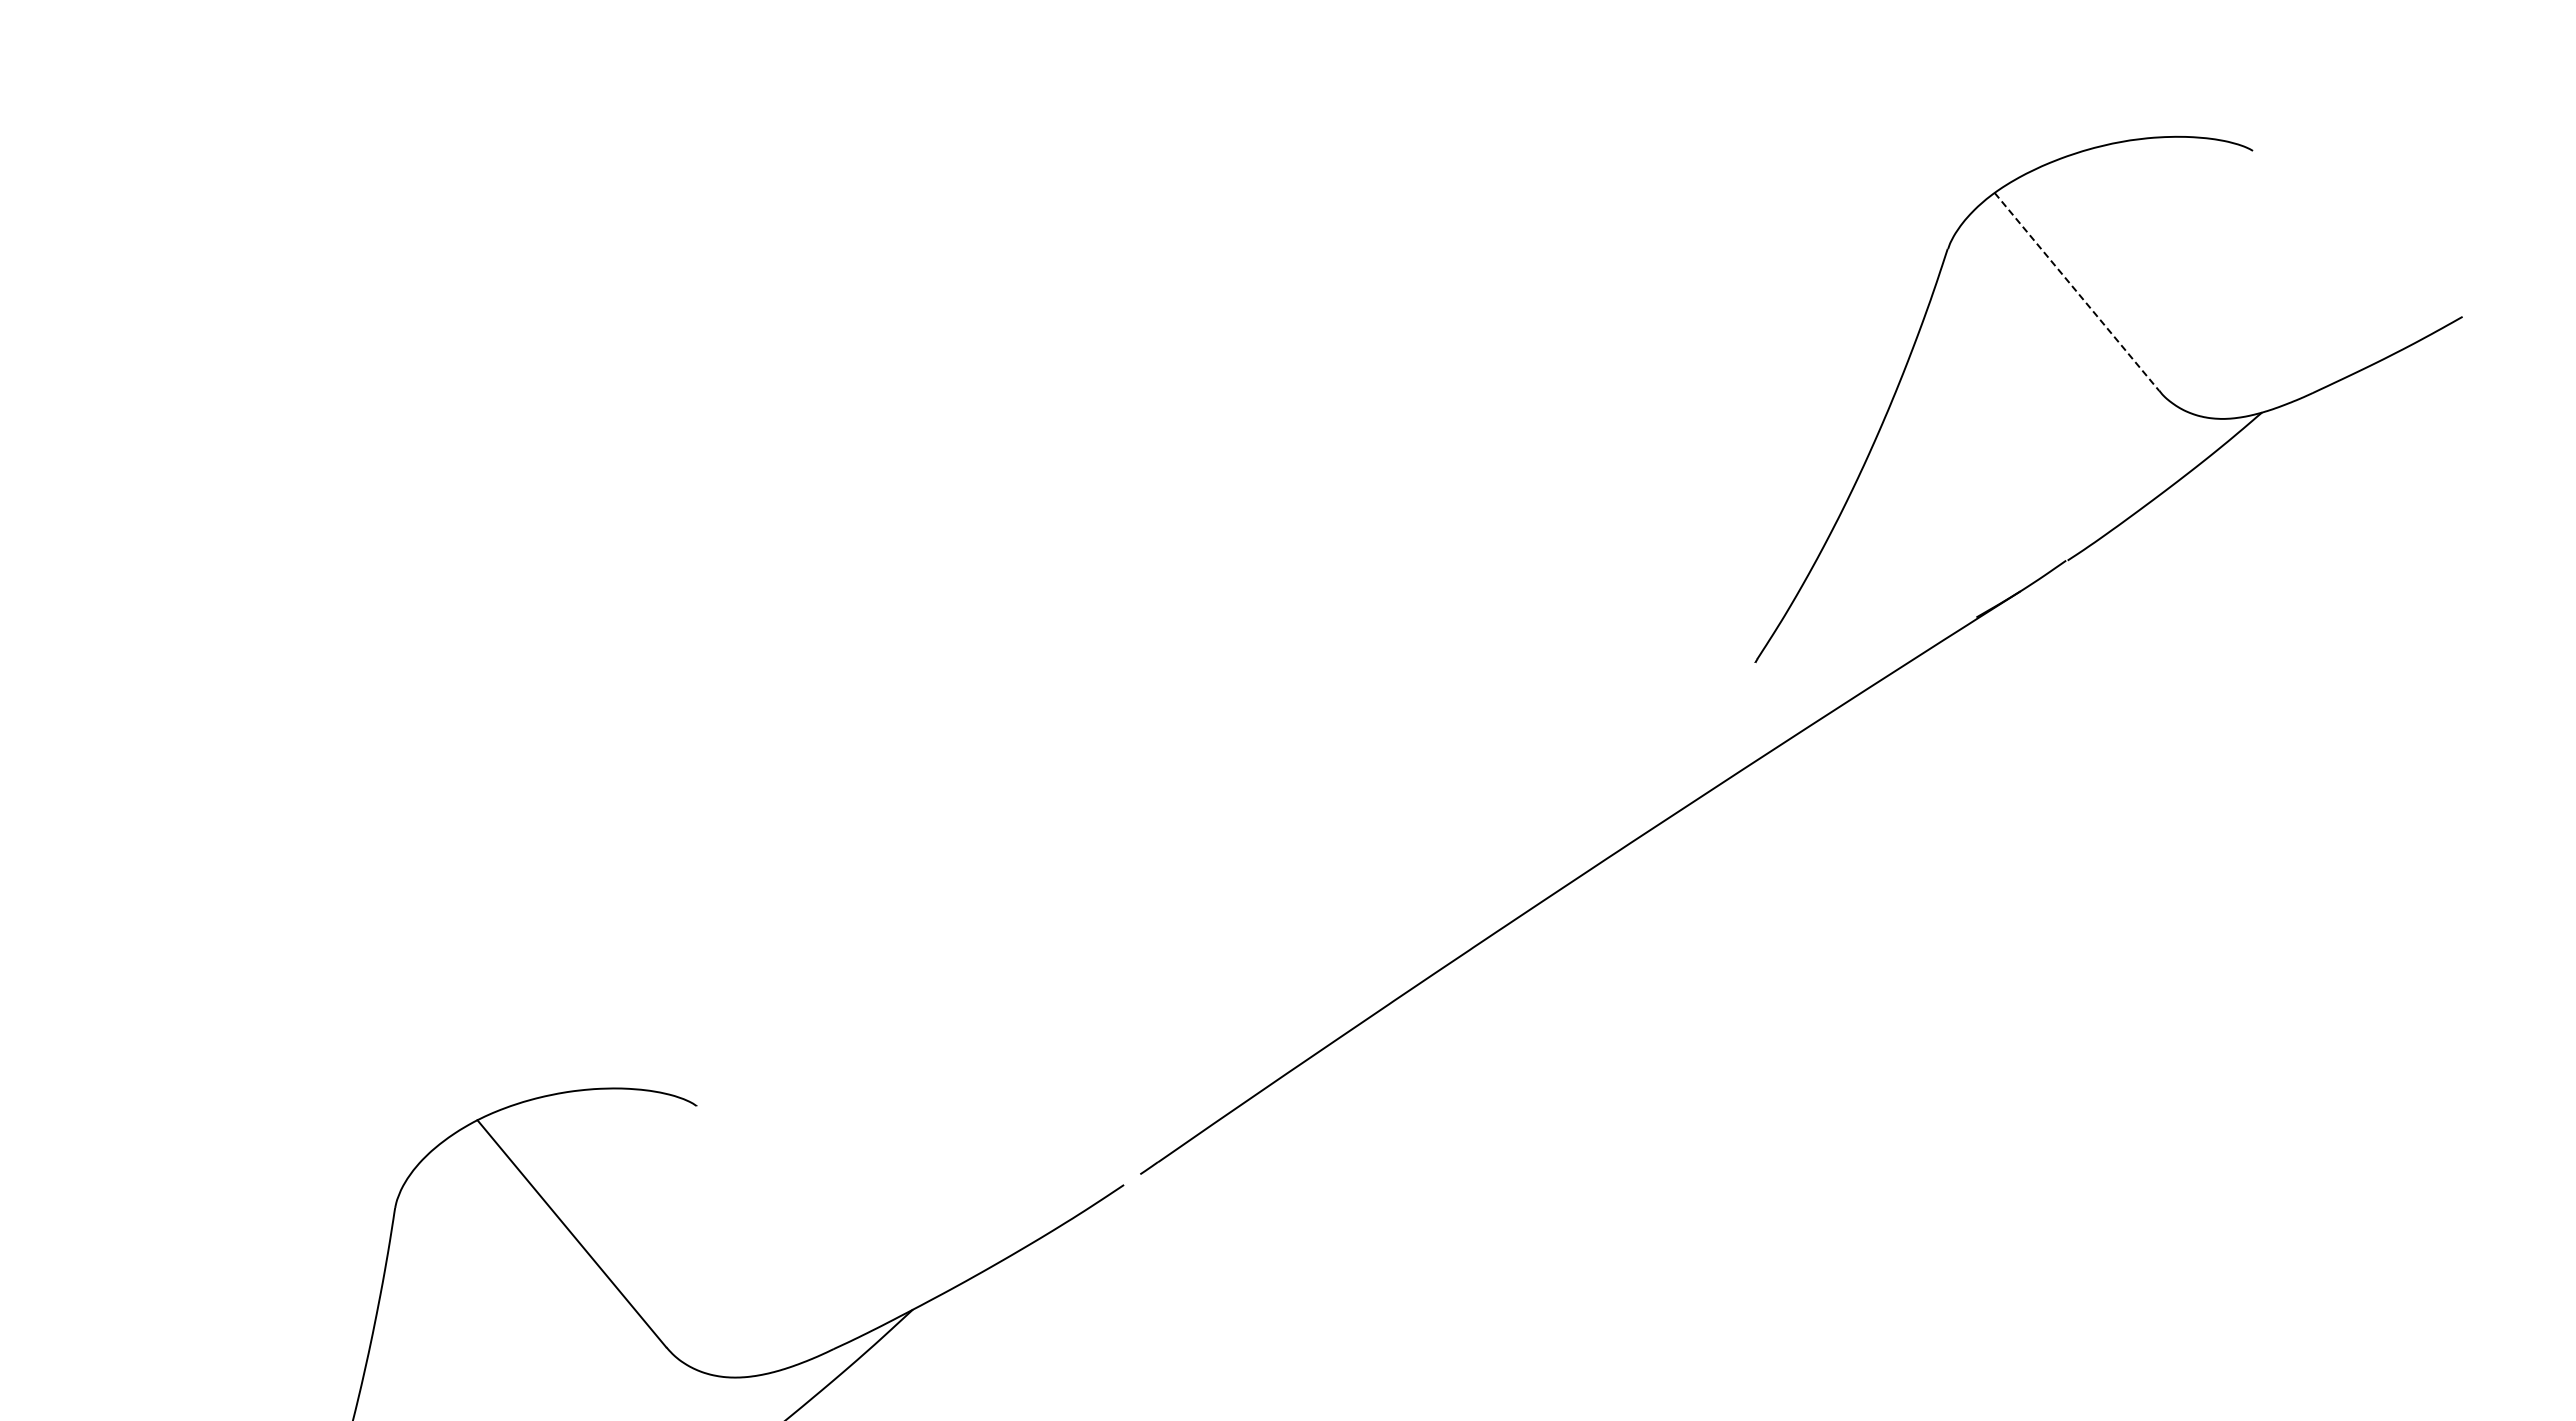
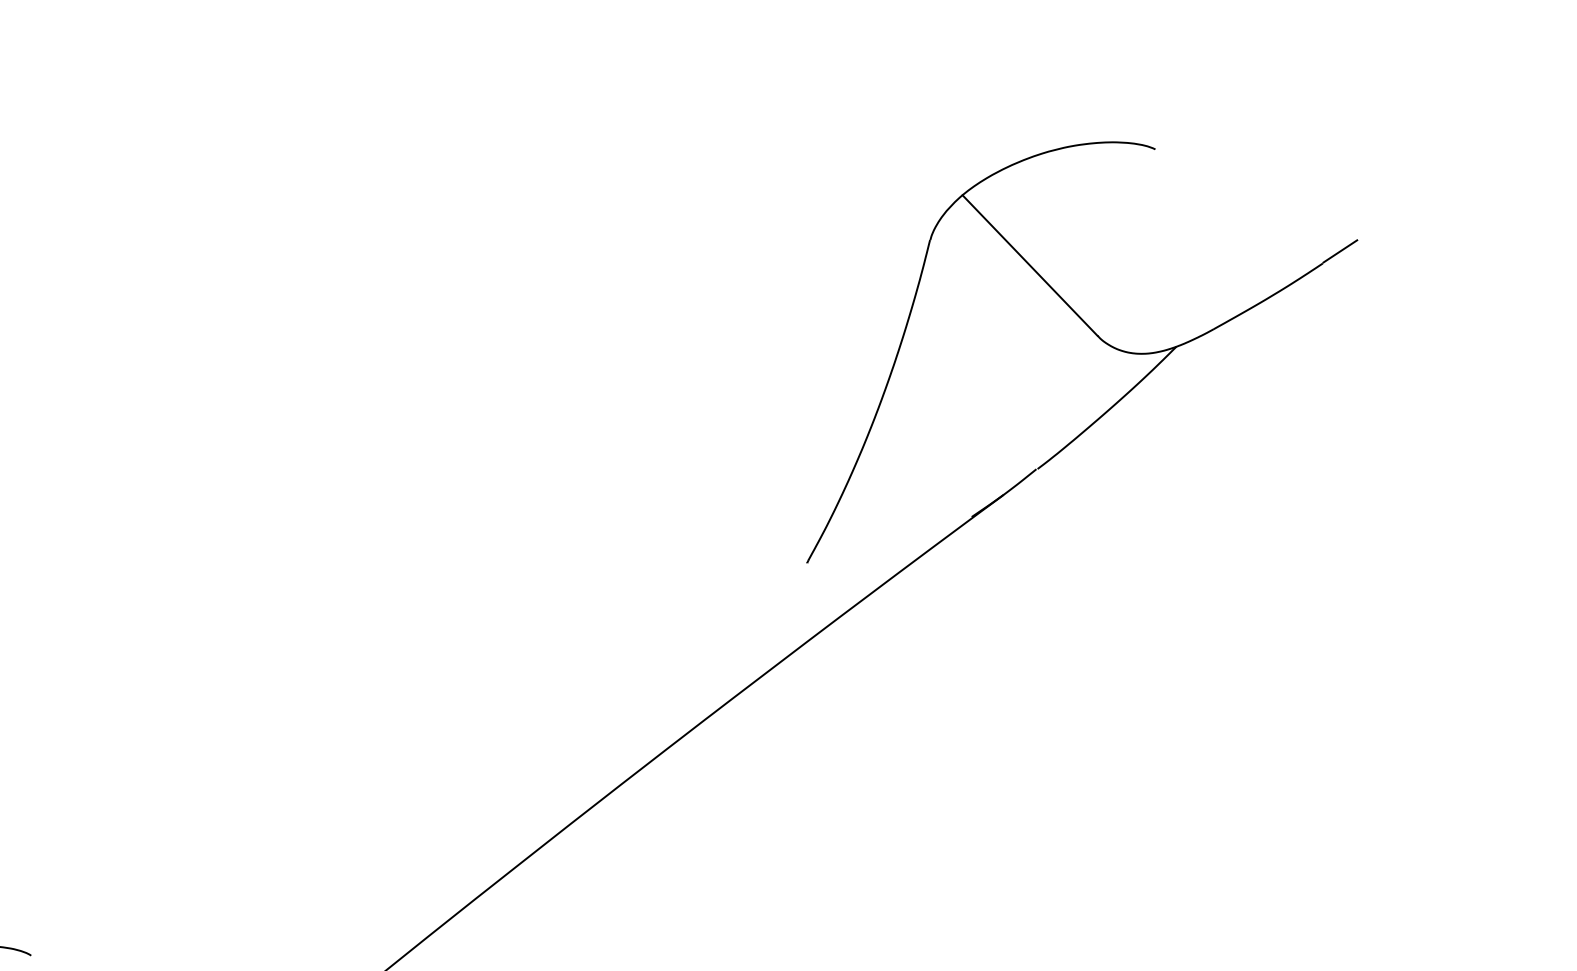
line: (2076, 291) -> (1029, 265), dashed -> solid
line: (2486, 302) -> (1340, 251), added

